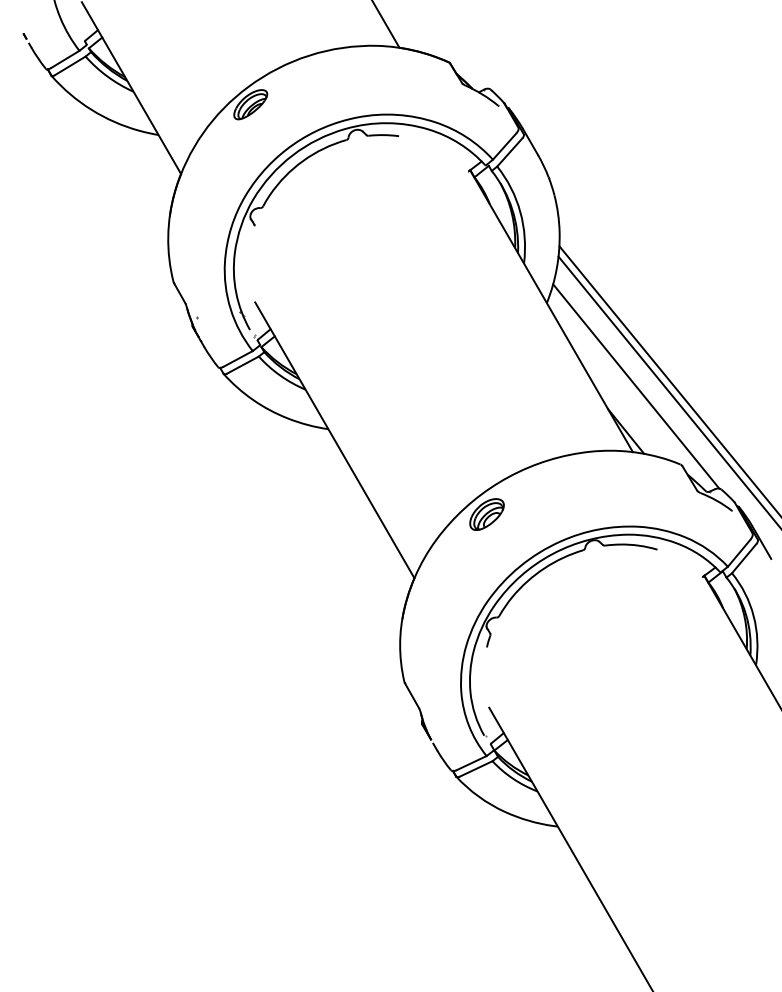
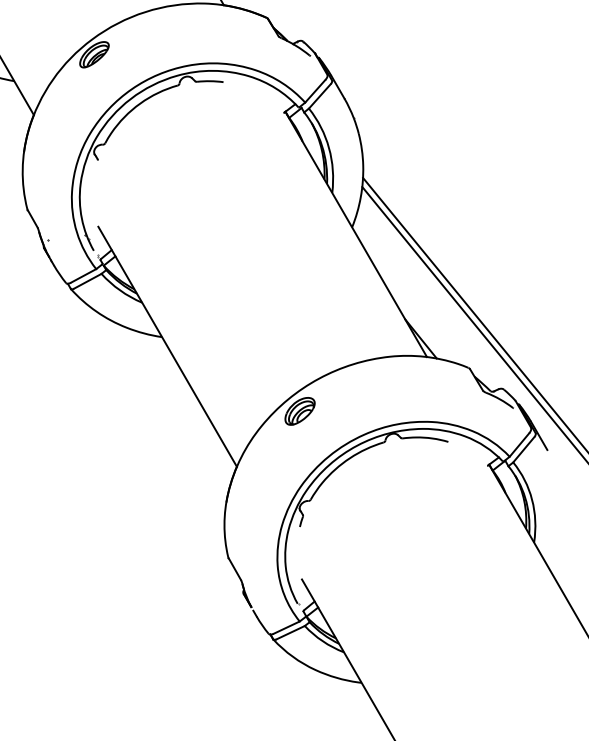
line: (636, 386) -> (430, 299), removed

